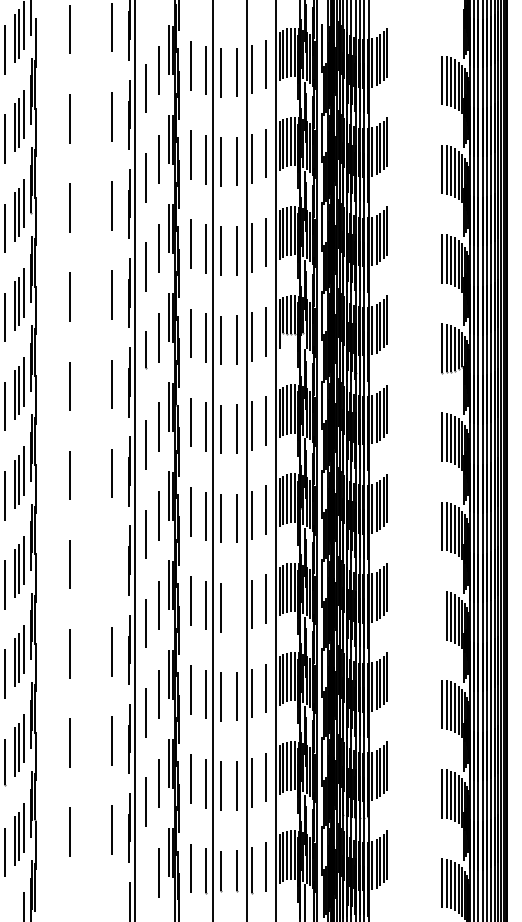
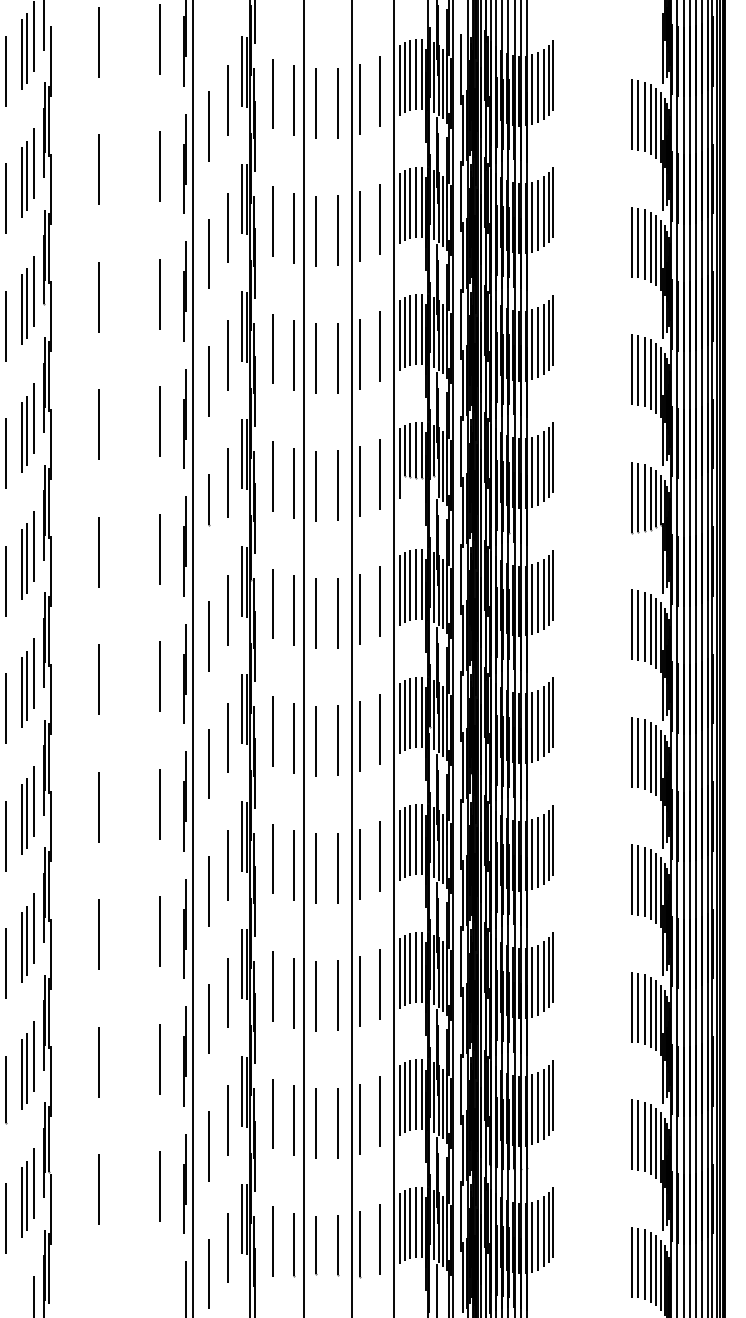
line: (111, 562) -> (159, 804), added
line: (236, 607) -> (337, 868), added
line: (442, 615) -> (632, 879), added
line: (146, 890) -> (209, 1273), added

